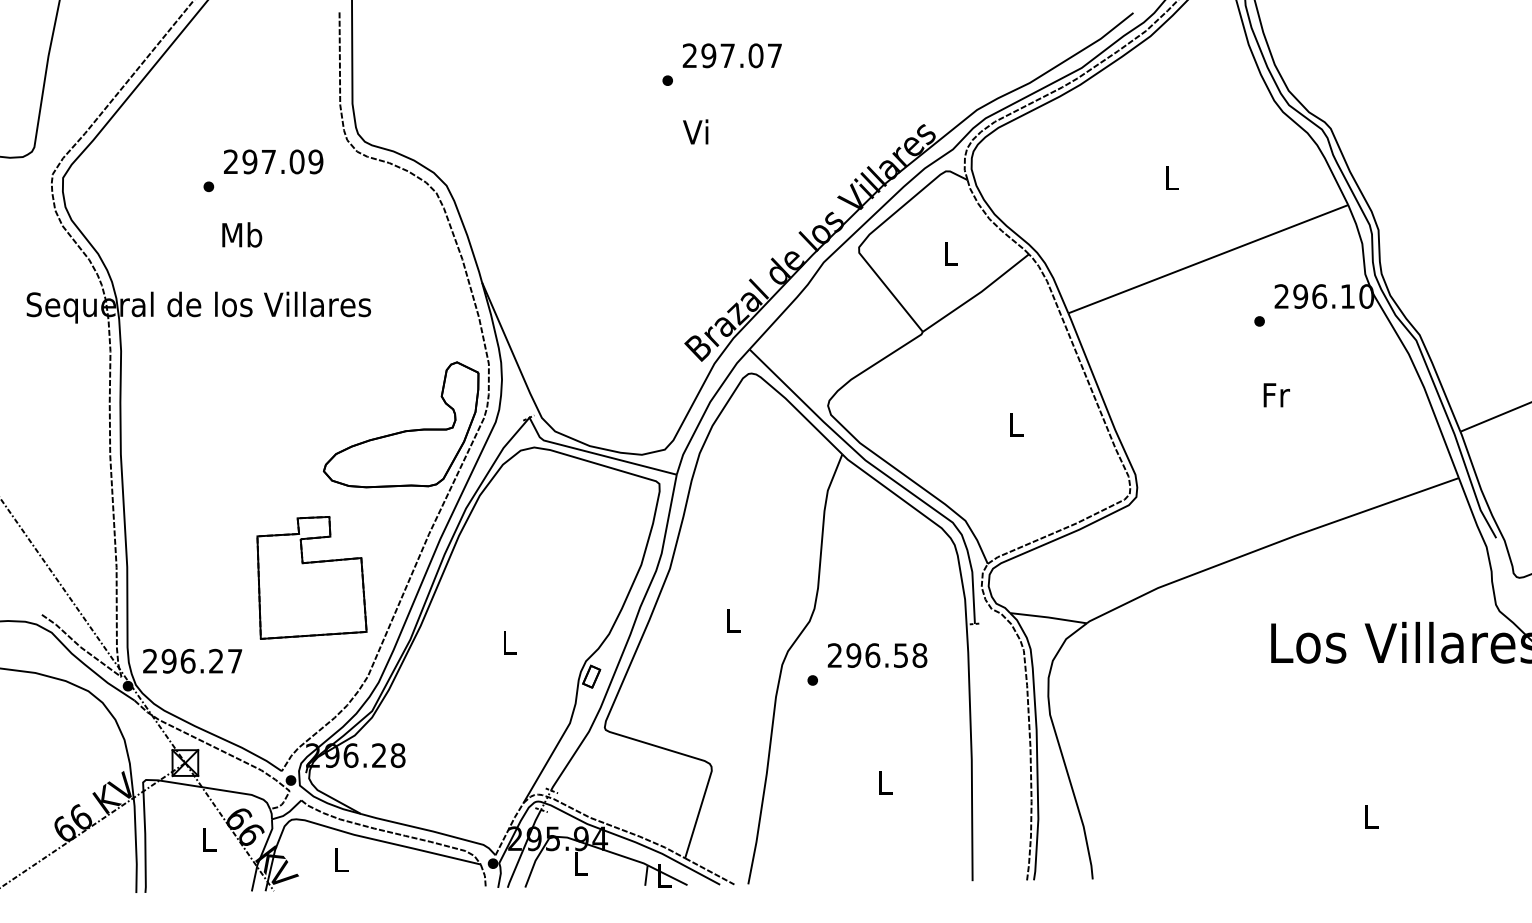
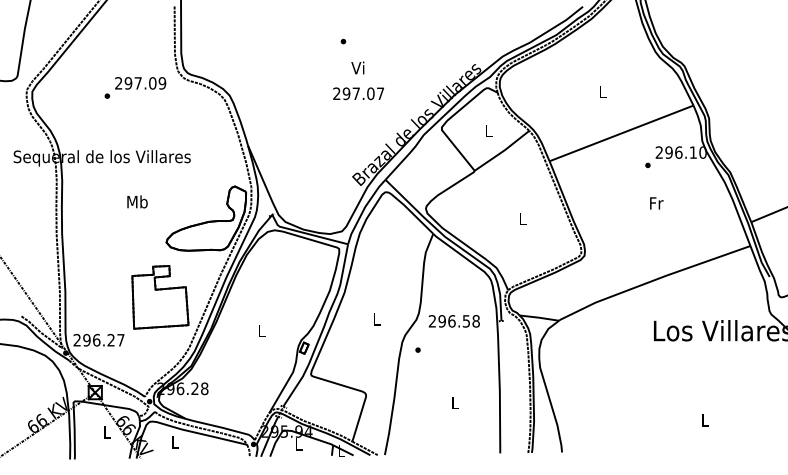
text: (731, 55) -> (358, 93), moved
text: (242, 234) -> (137, 201), moved
text: (875, 655) -> (453, 321), moved

